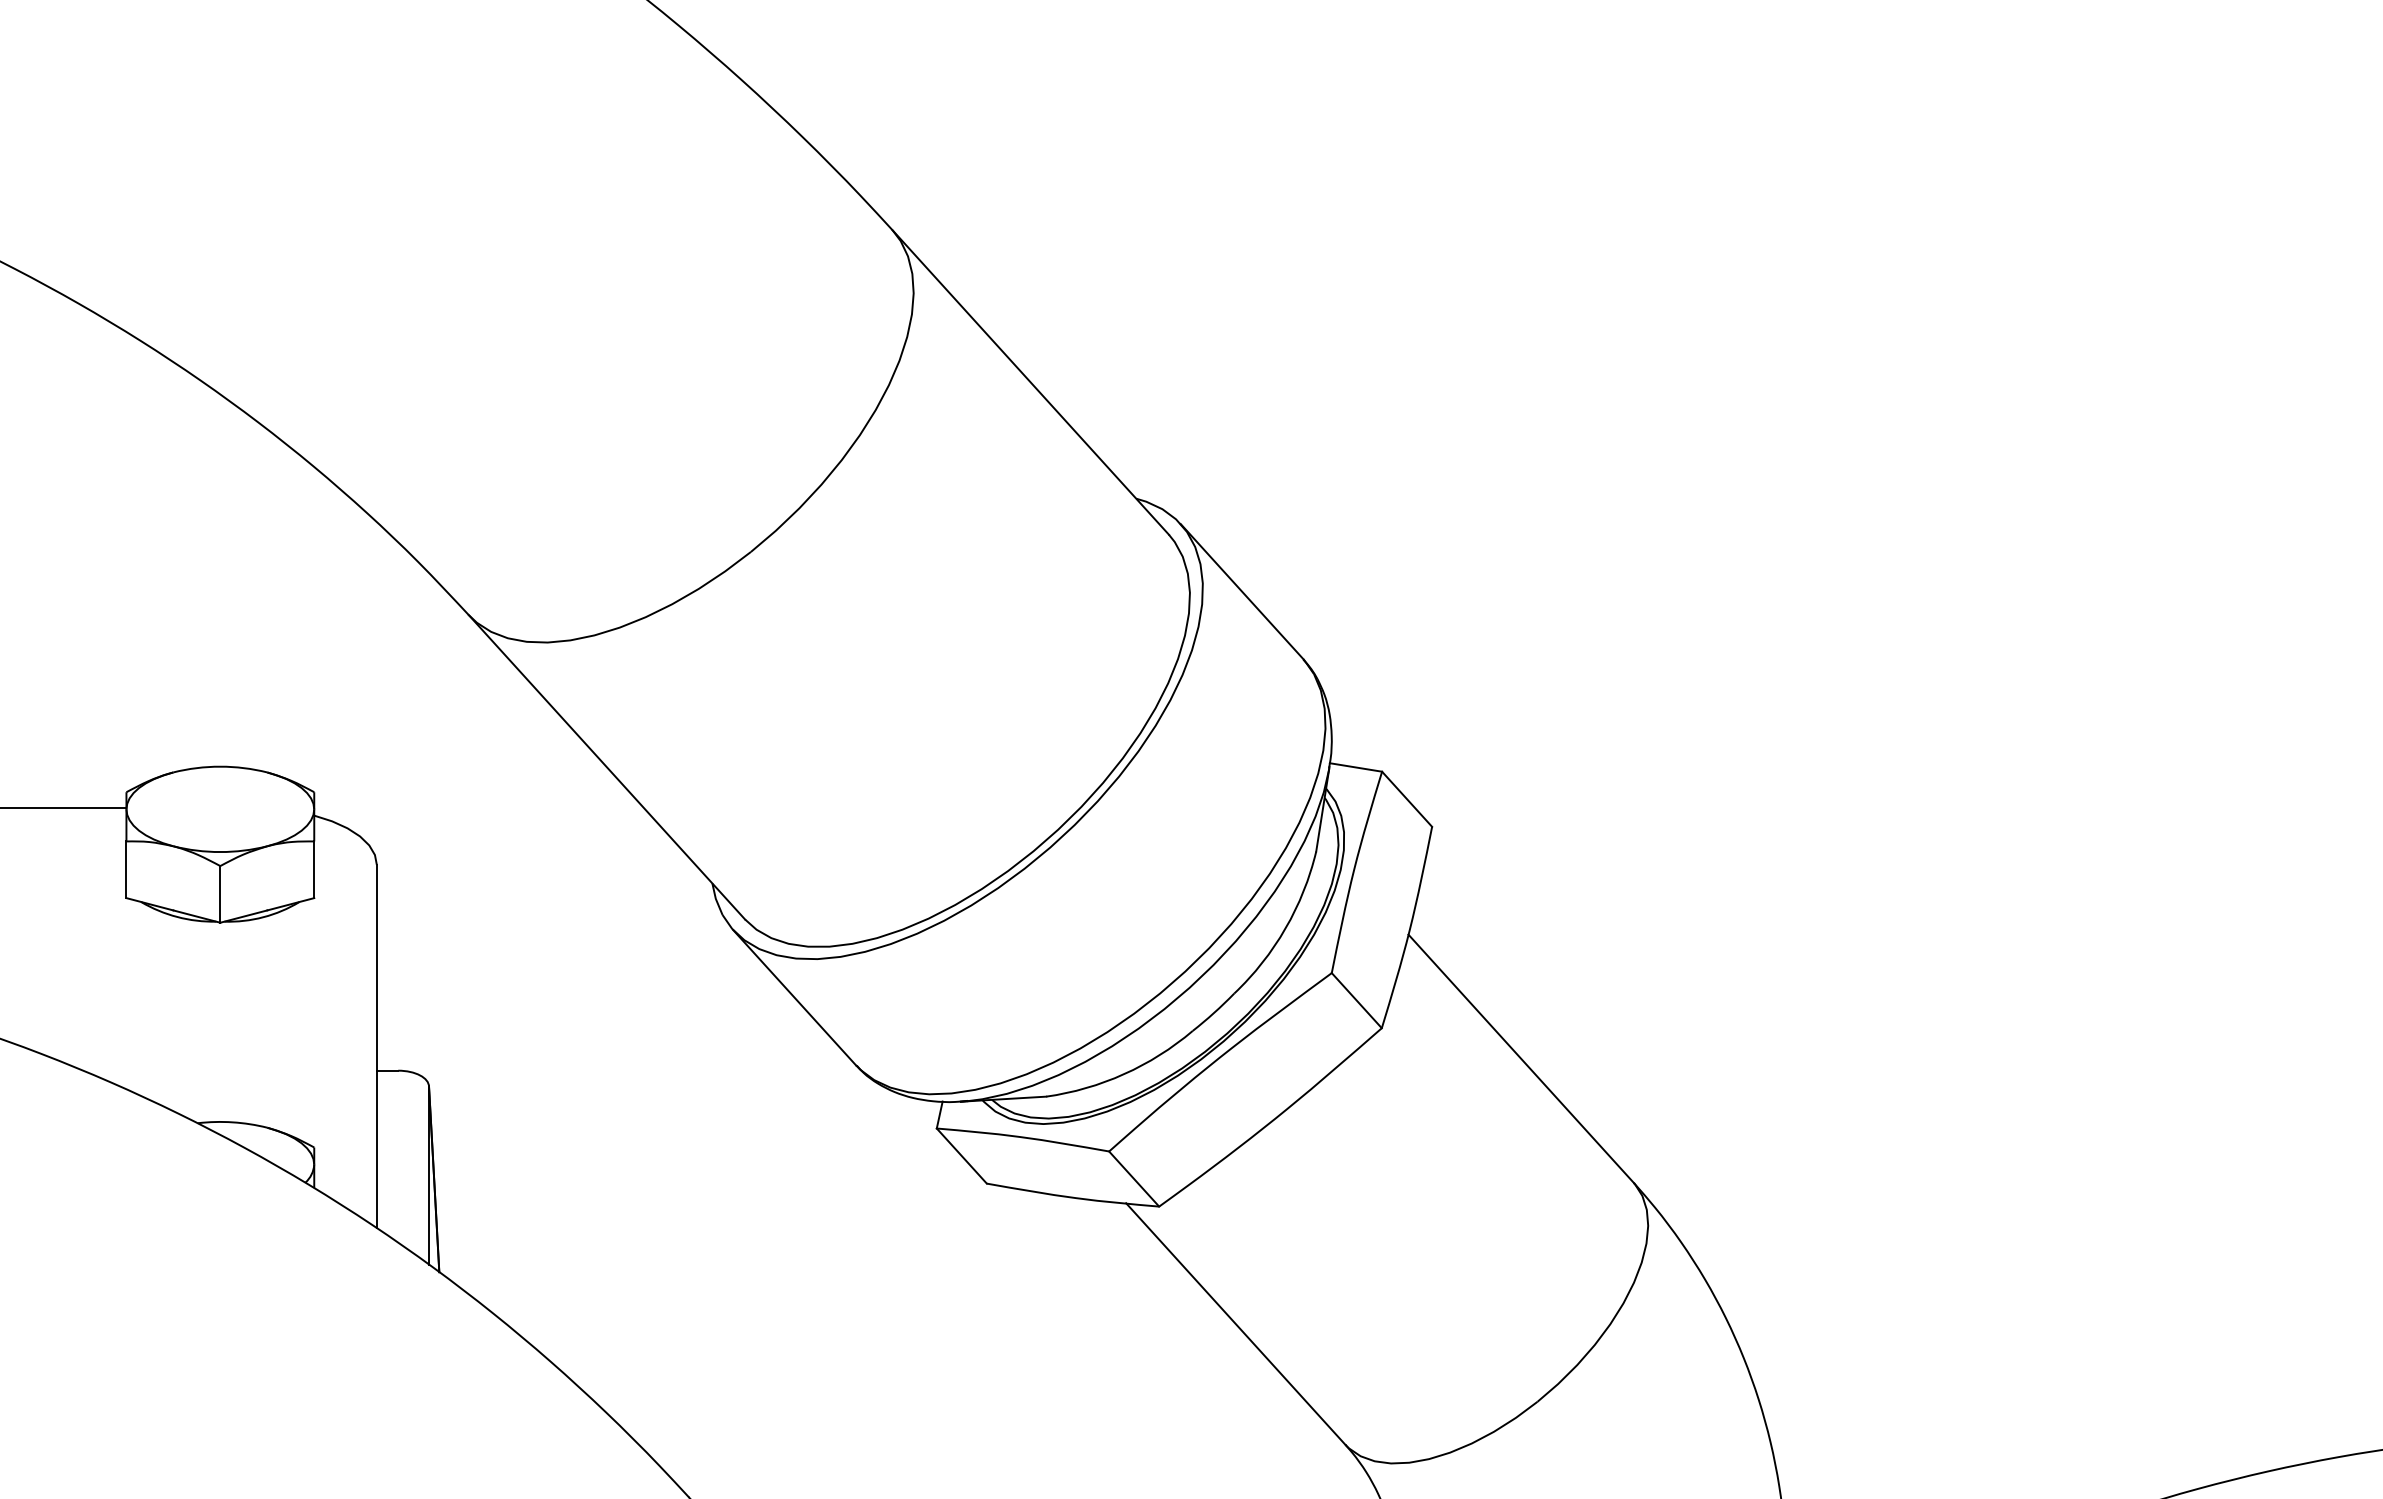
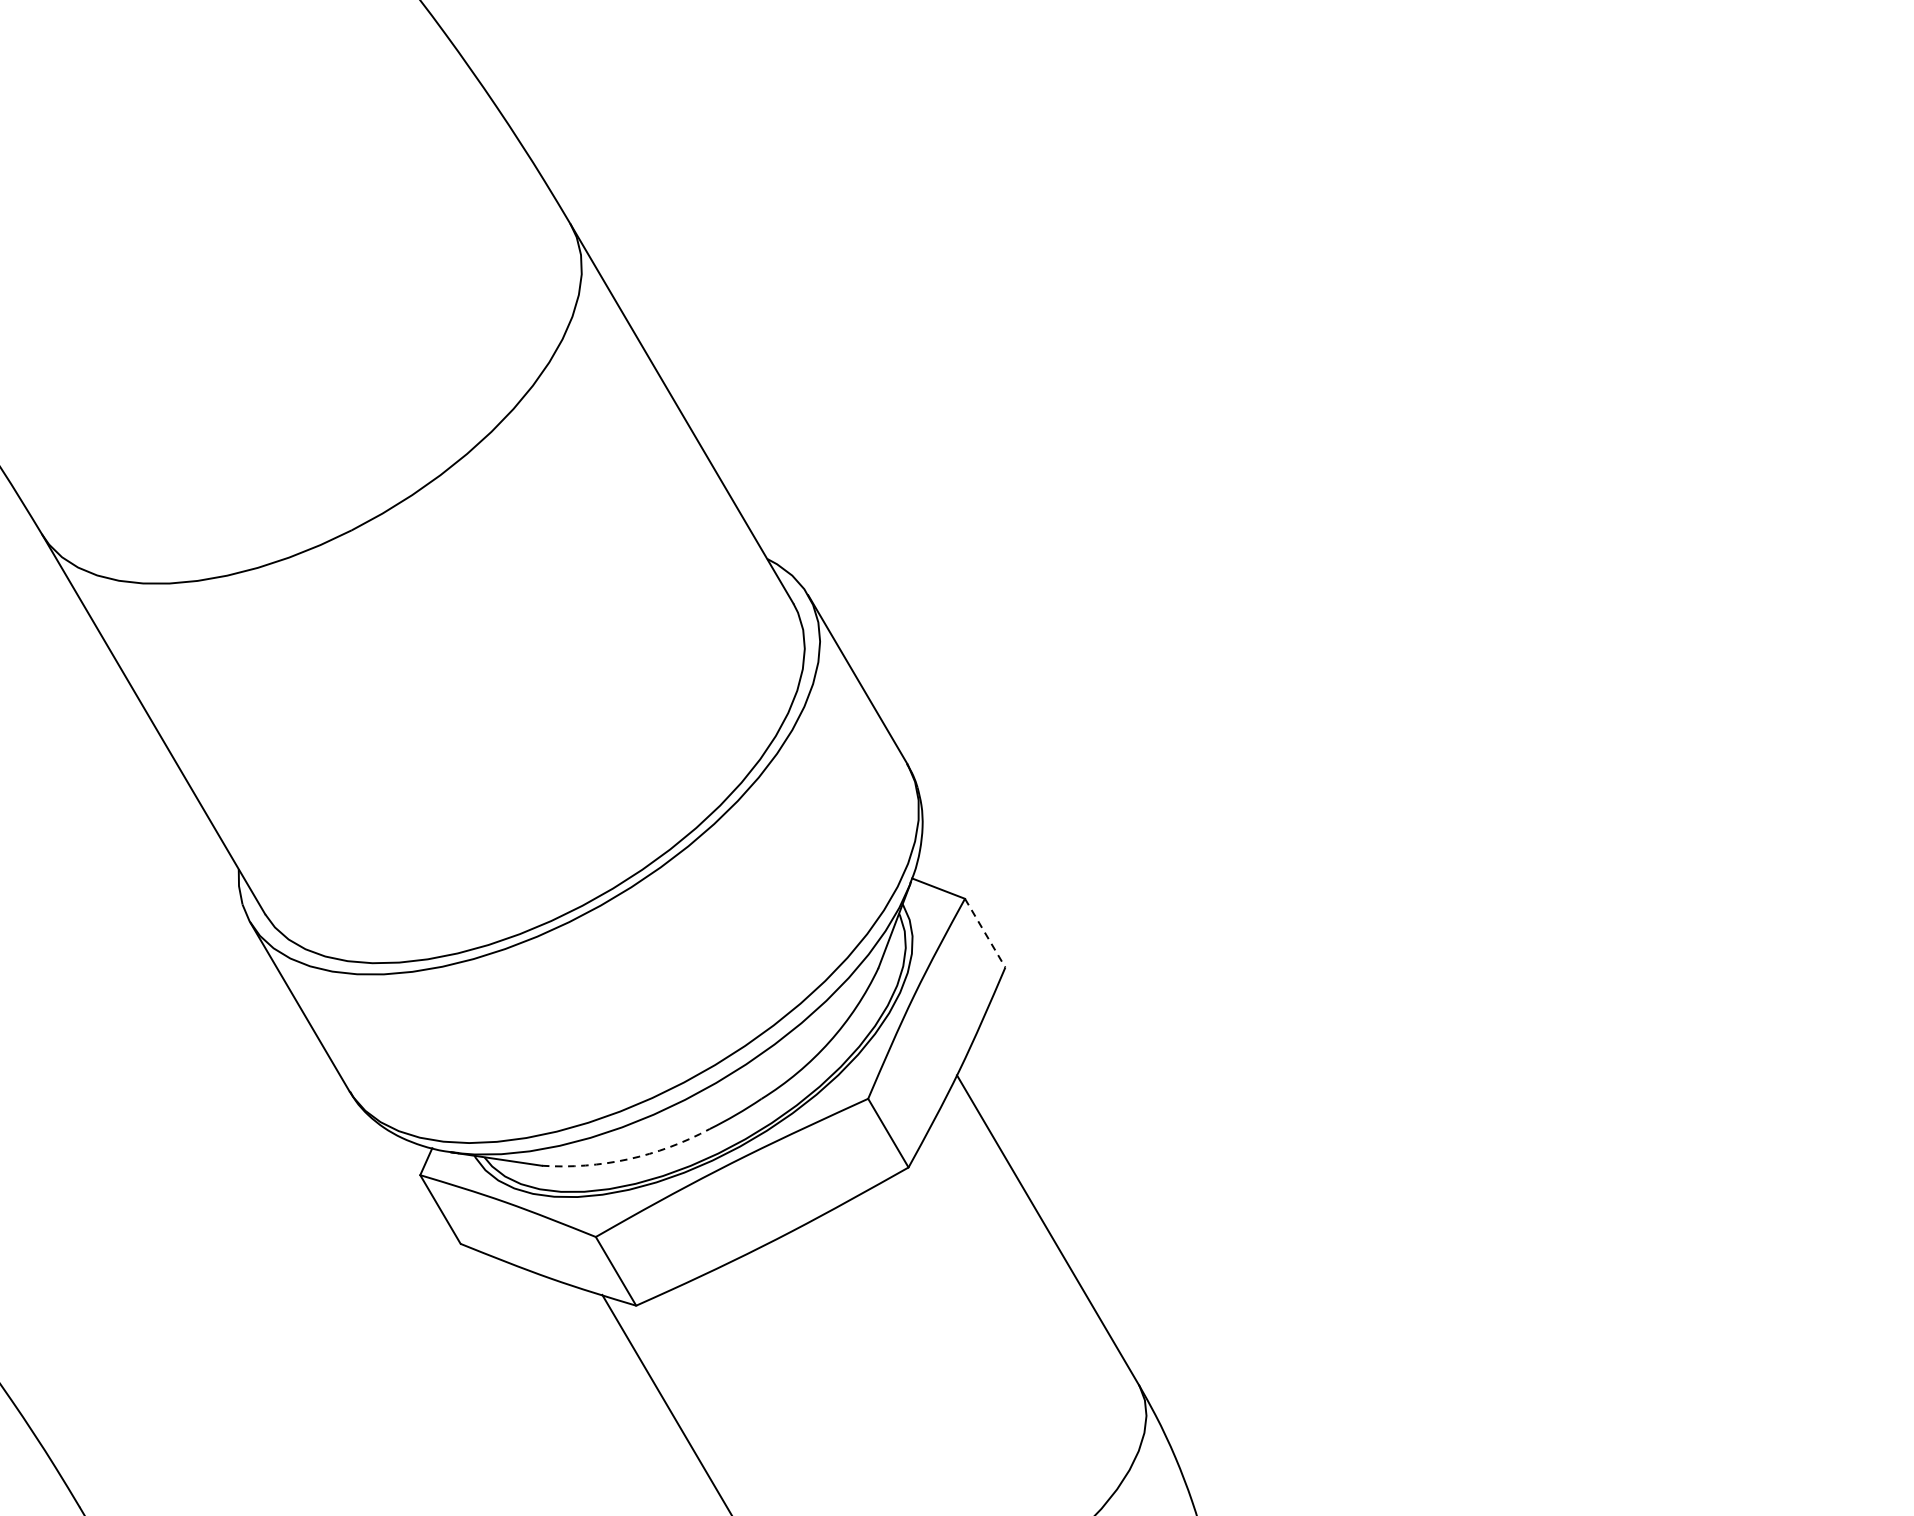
line: (1407, 799) -> (985, 933), solid -> dashed
arc: (1124, 1074) -> (628, 1159), solid -> dashed

